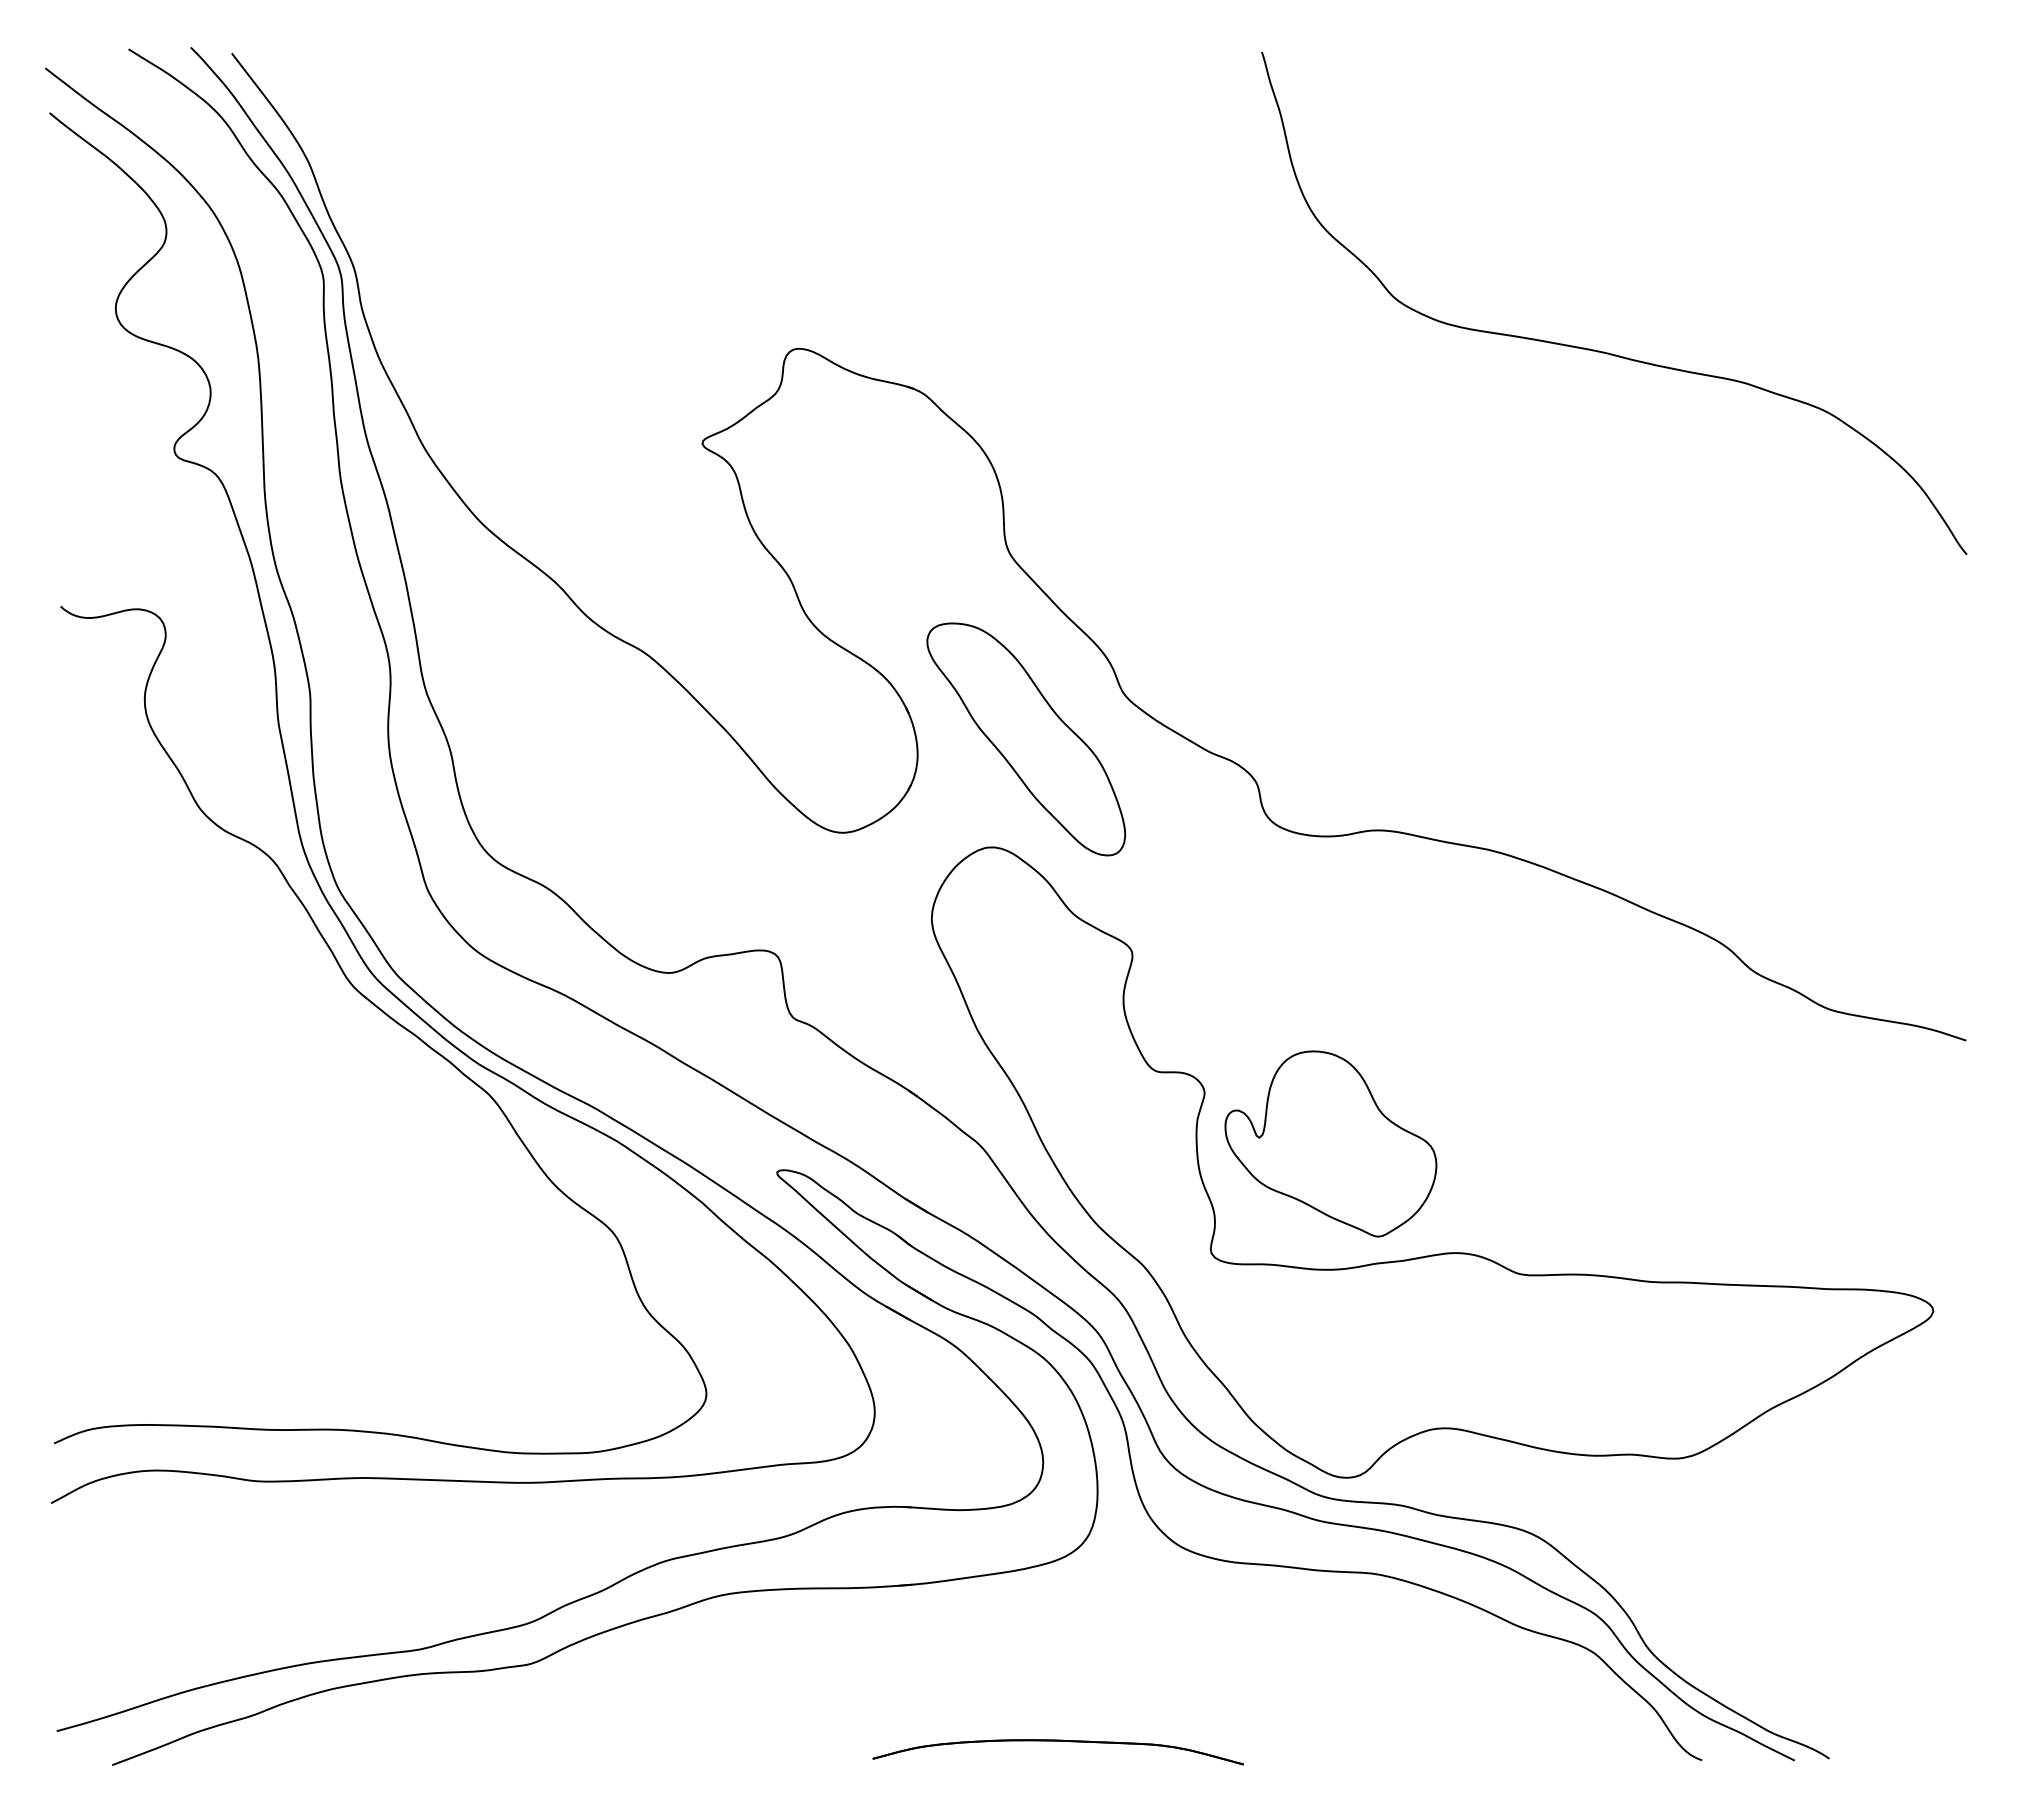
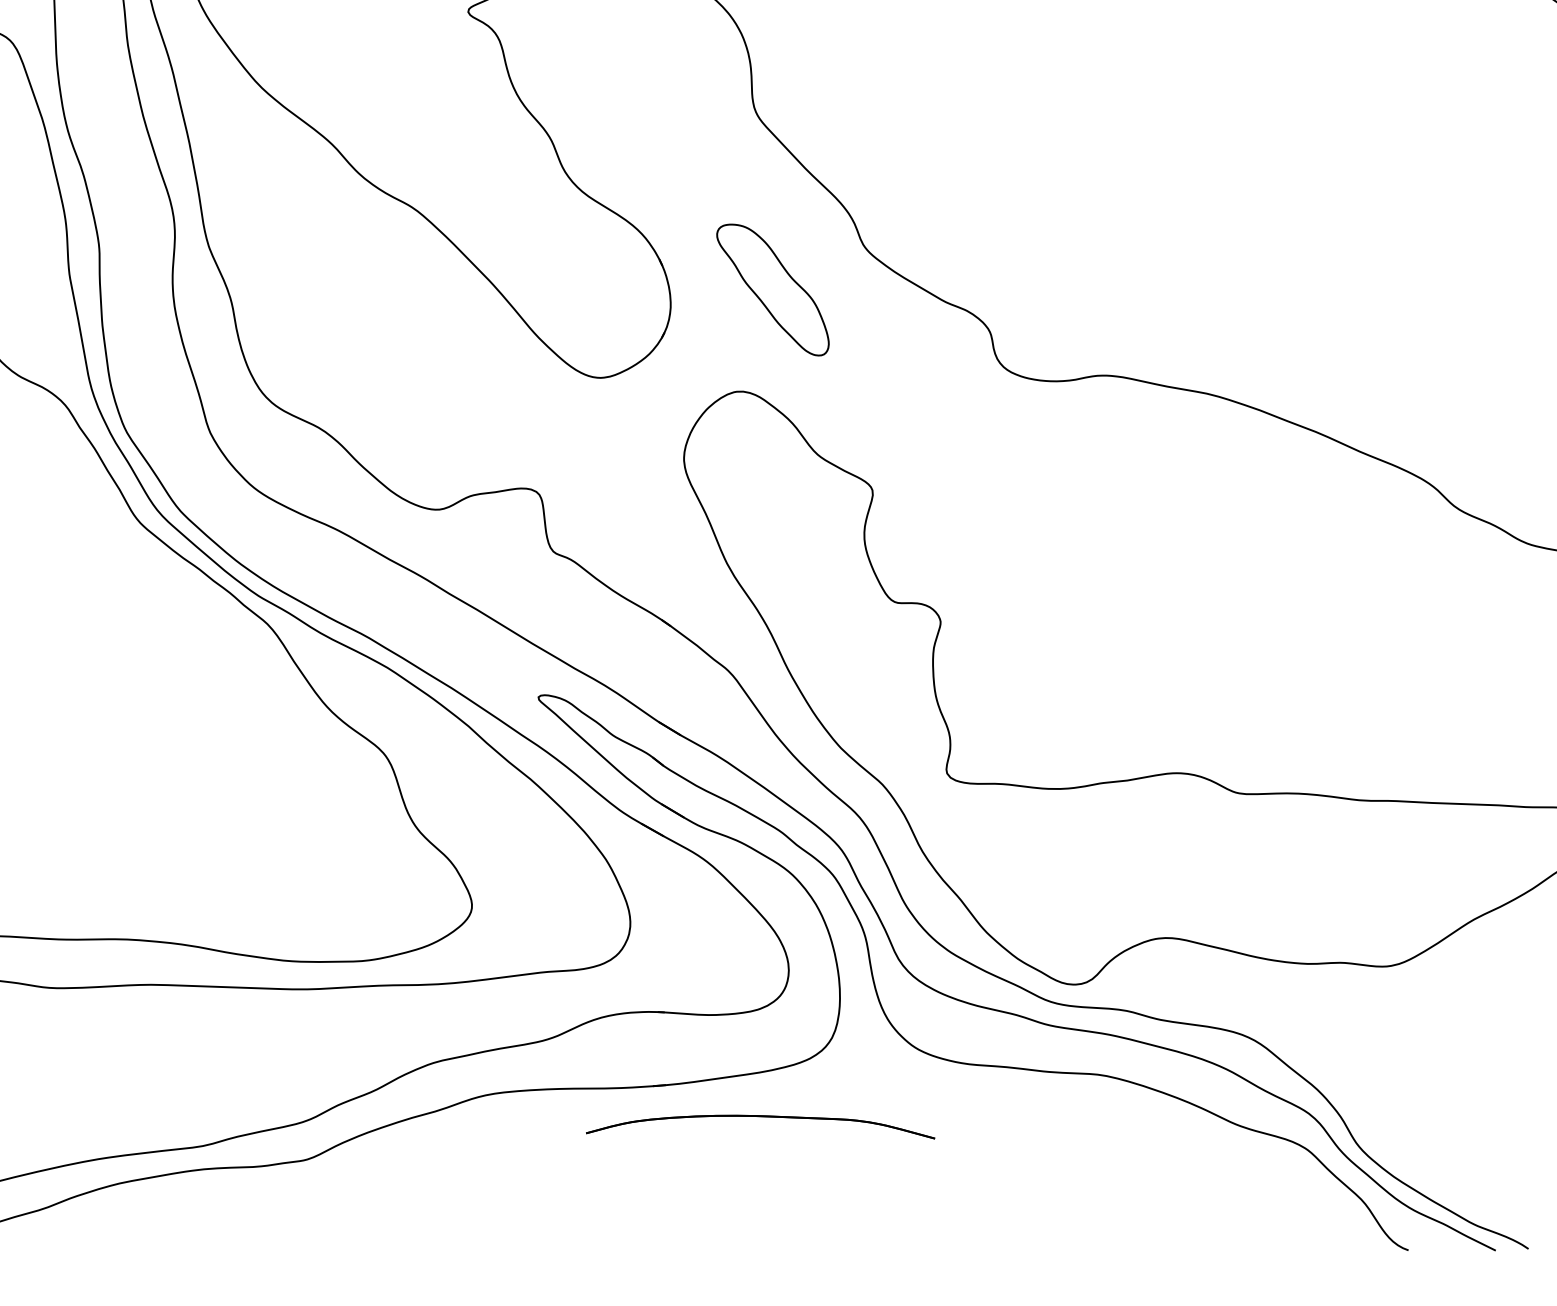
part: (1026, 739) -> (773, 290), size x0.6
part: (1330, 1143) -> (1059, 670), removed
part: (1057, 1741) -> (759, 1116), moved

